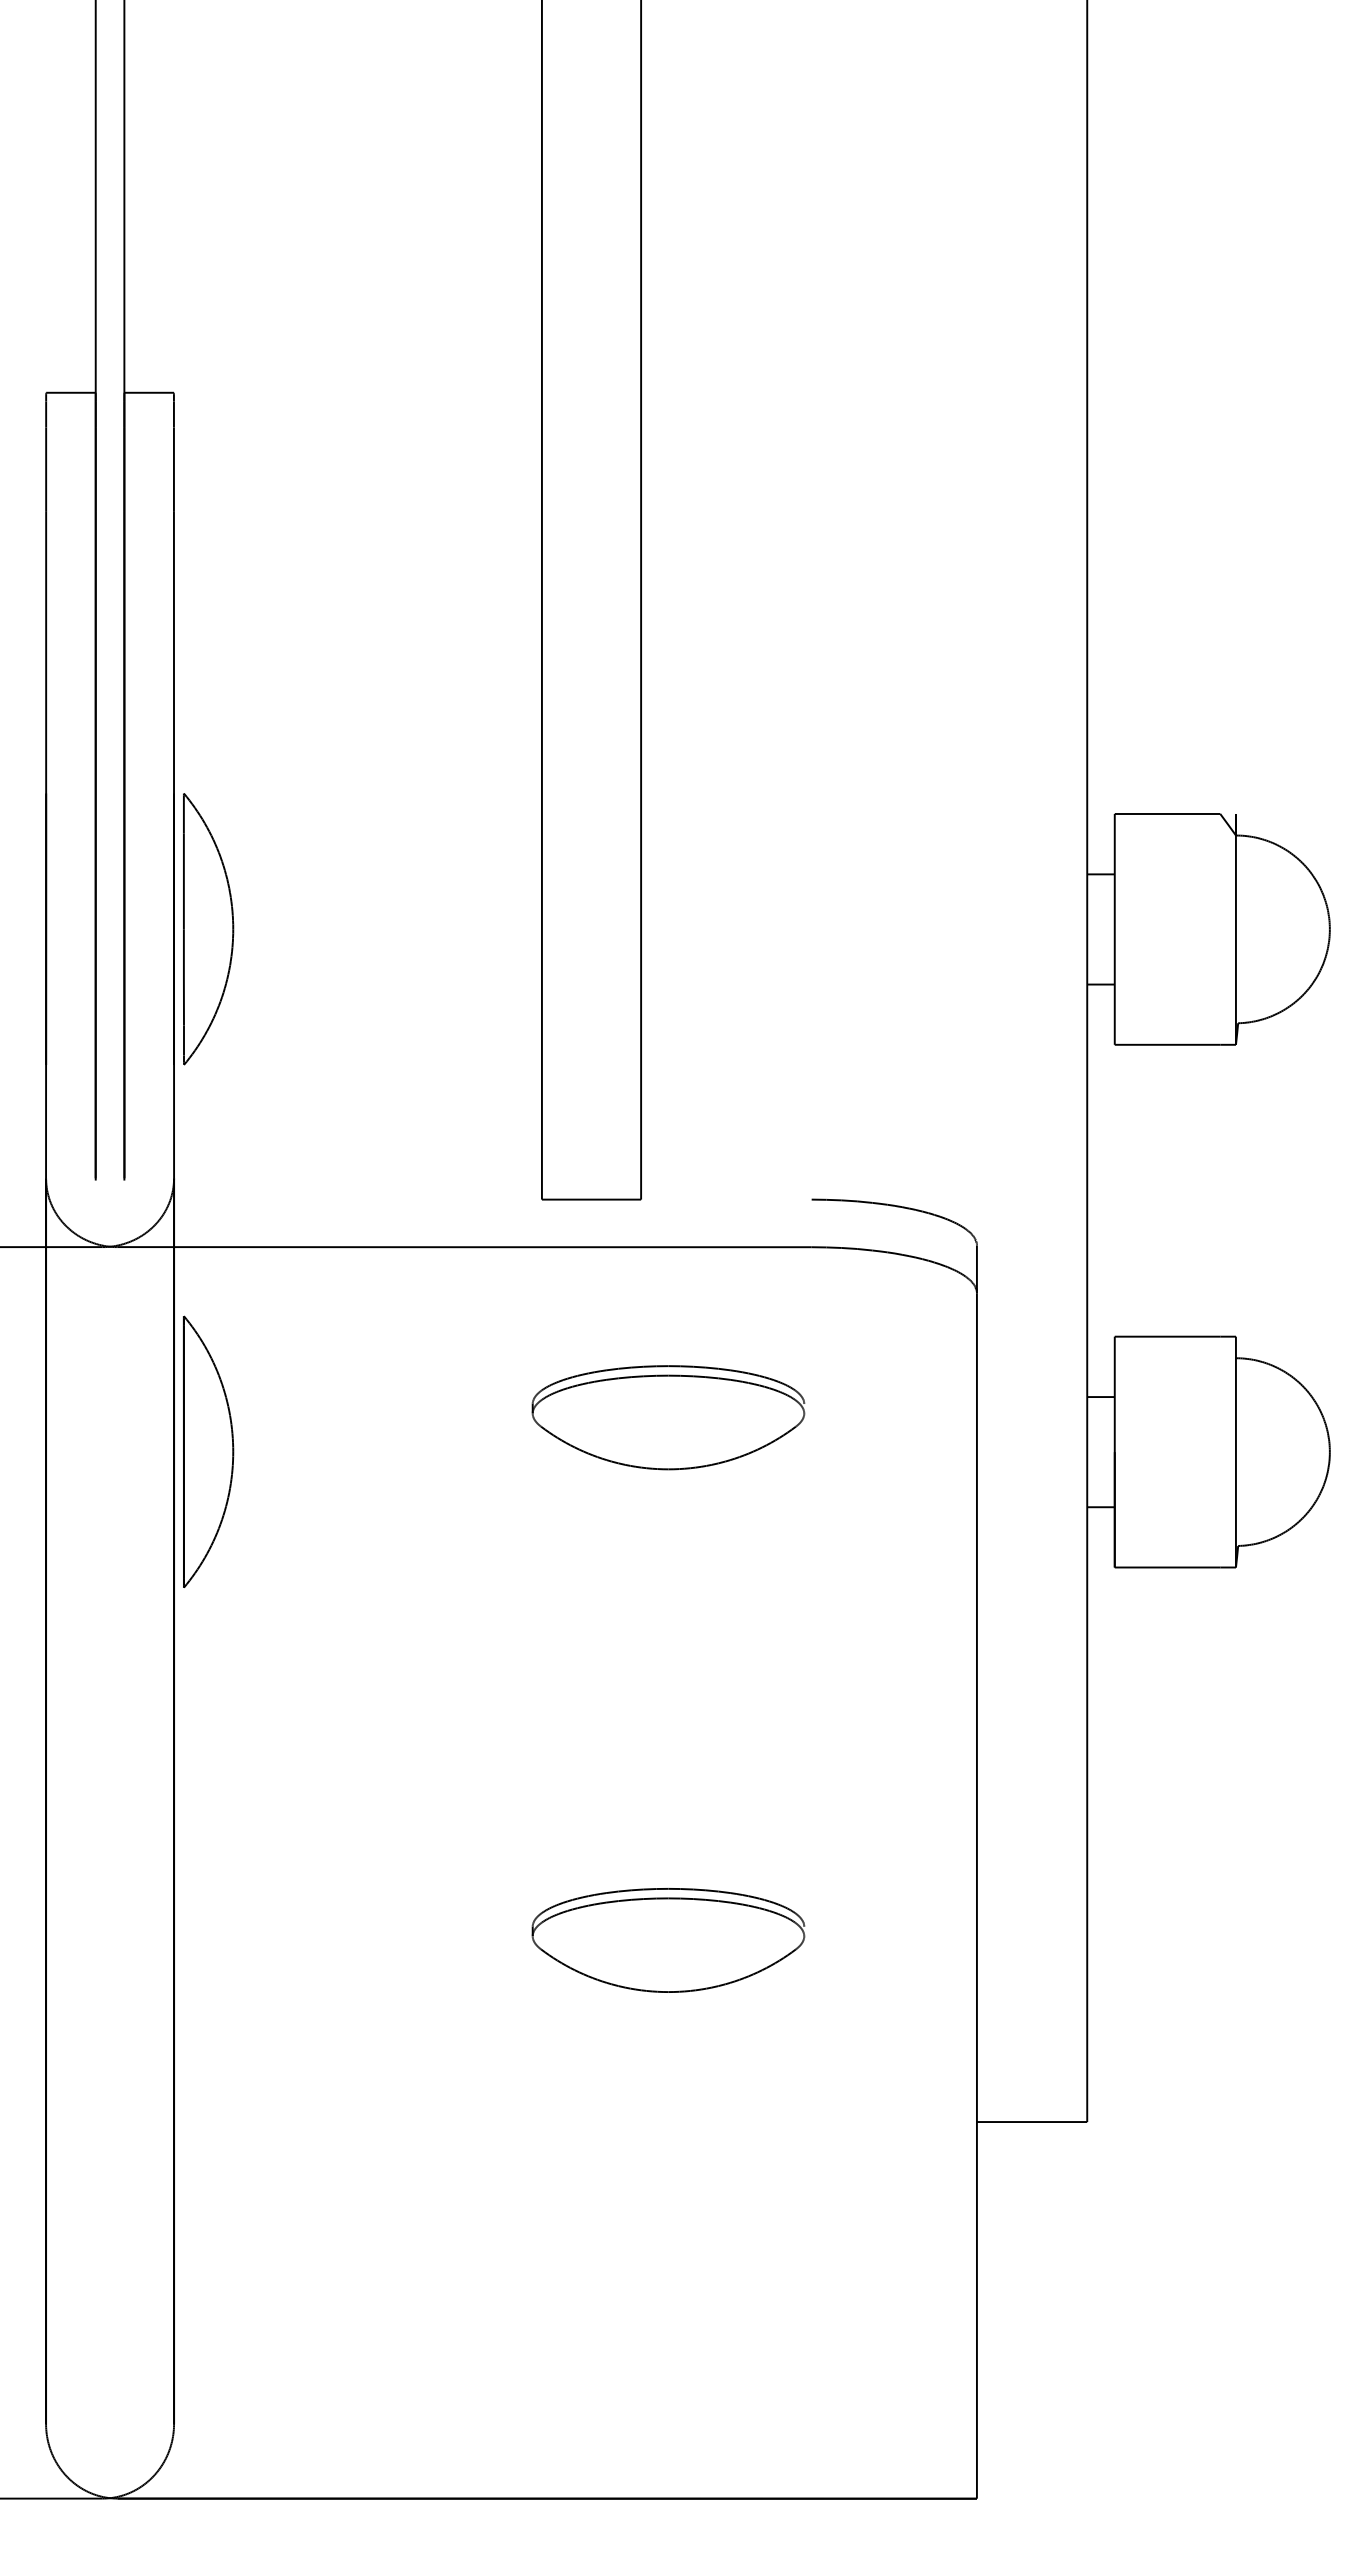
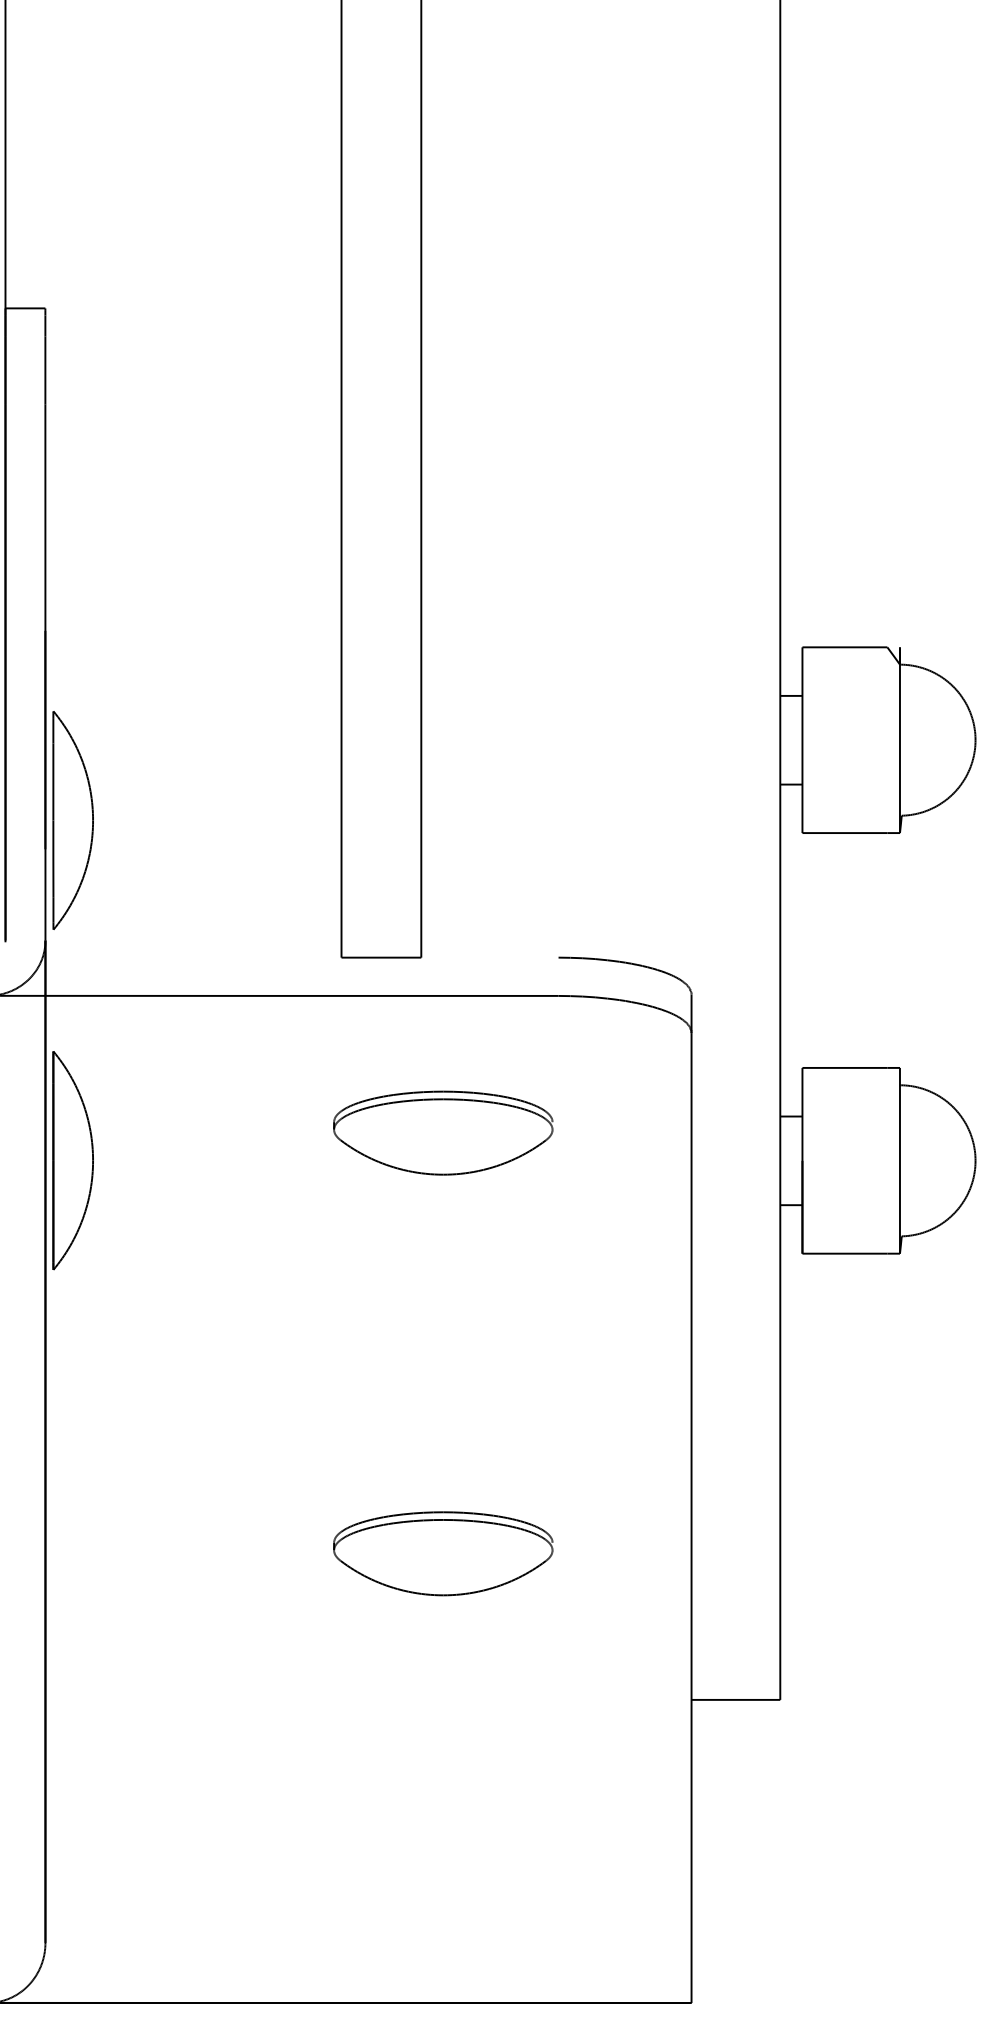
part: (208, 929) -> (73, 820), moved

